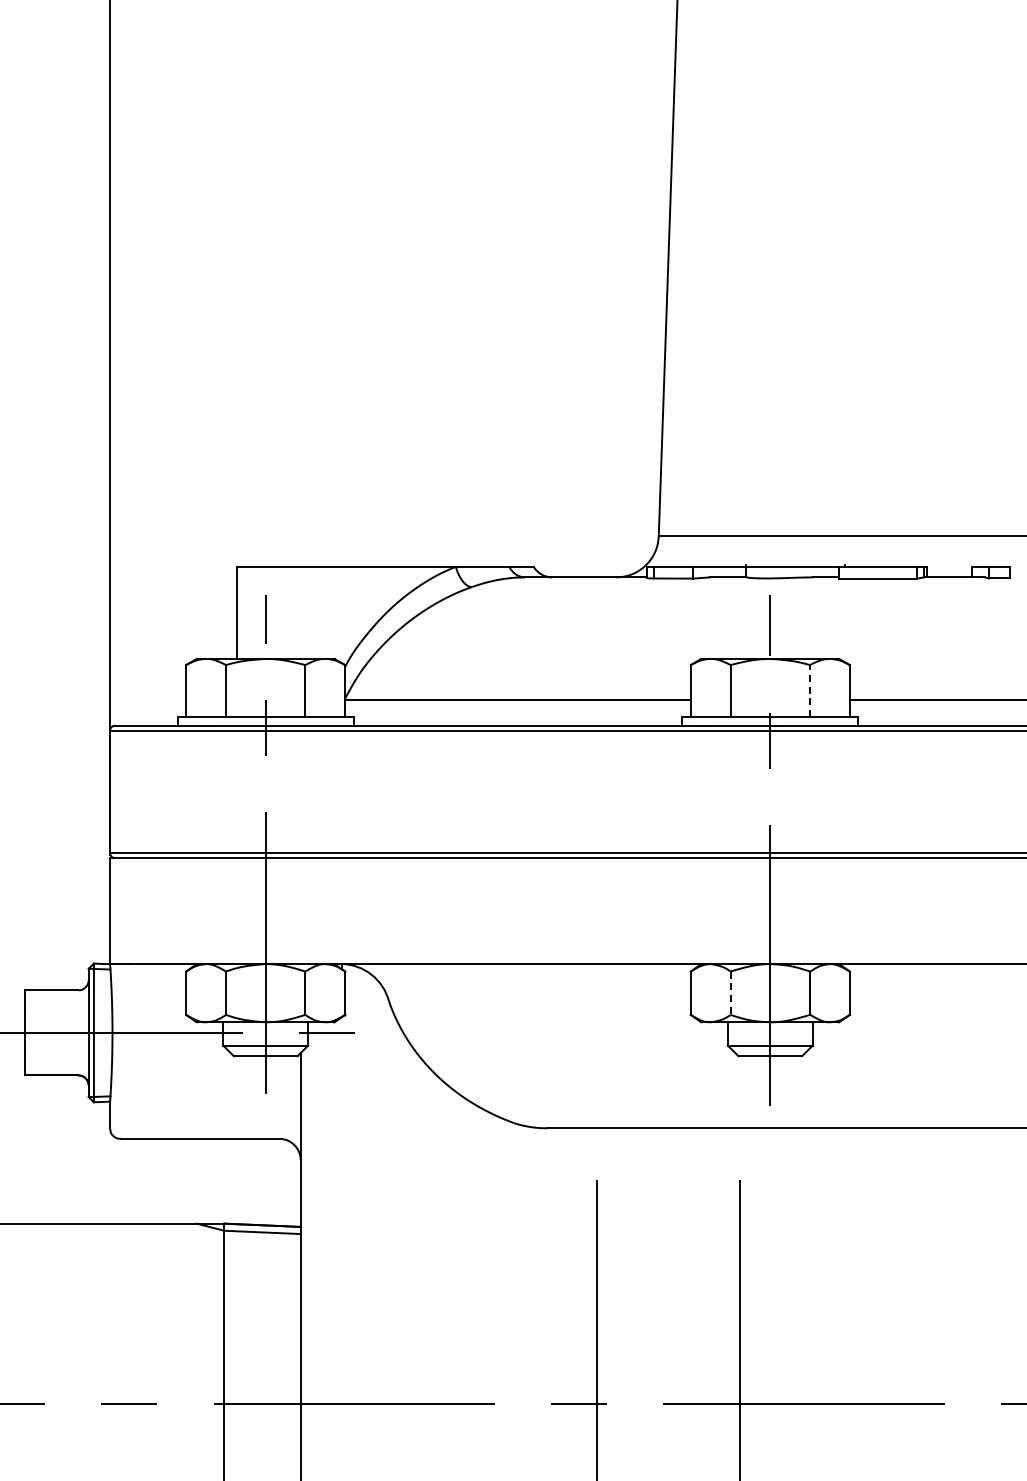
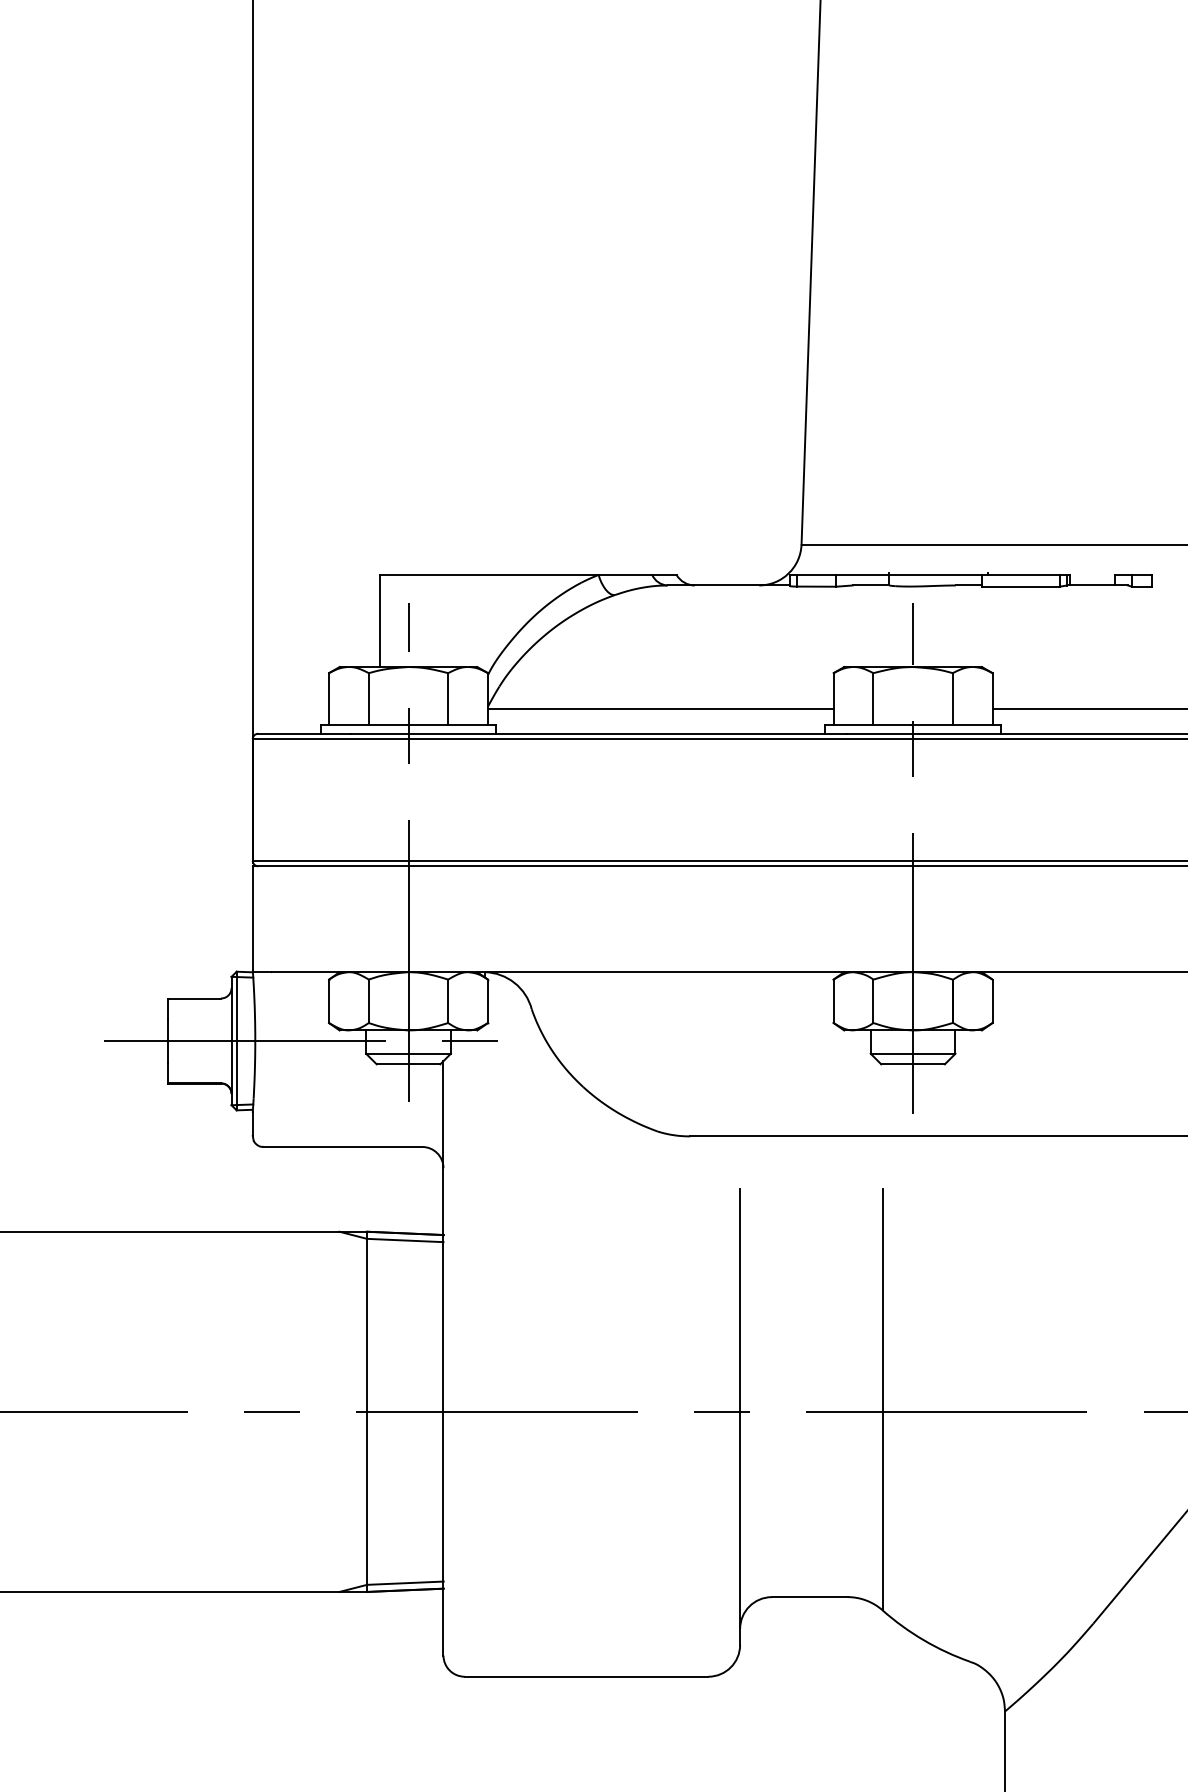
line: (809, 690) -> (952, 698), dashed -> solid
line: (730, 993) -> (873, 1001), dashed -> solid

